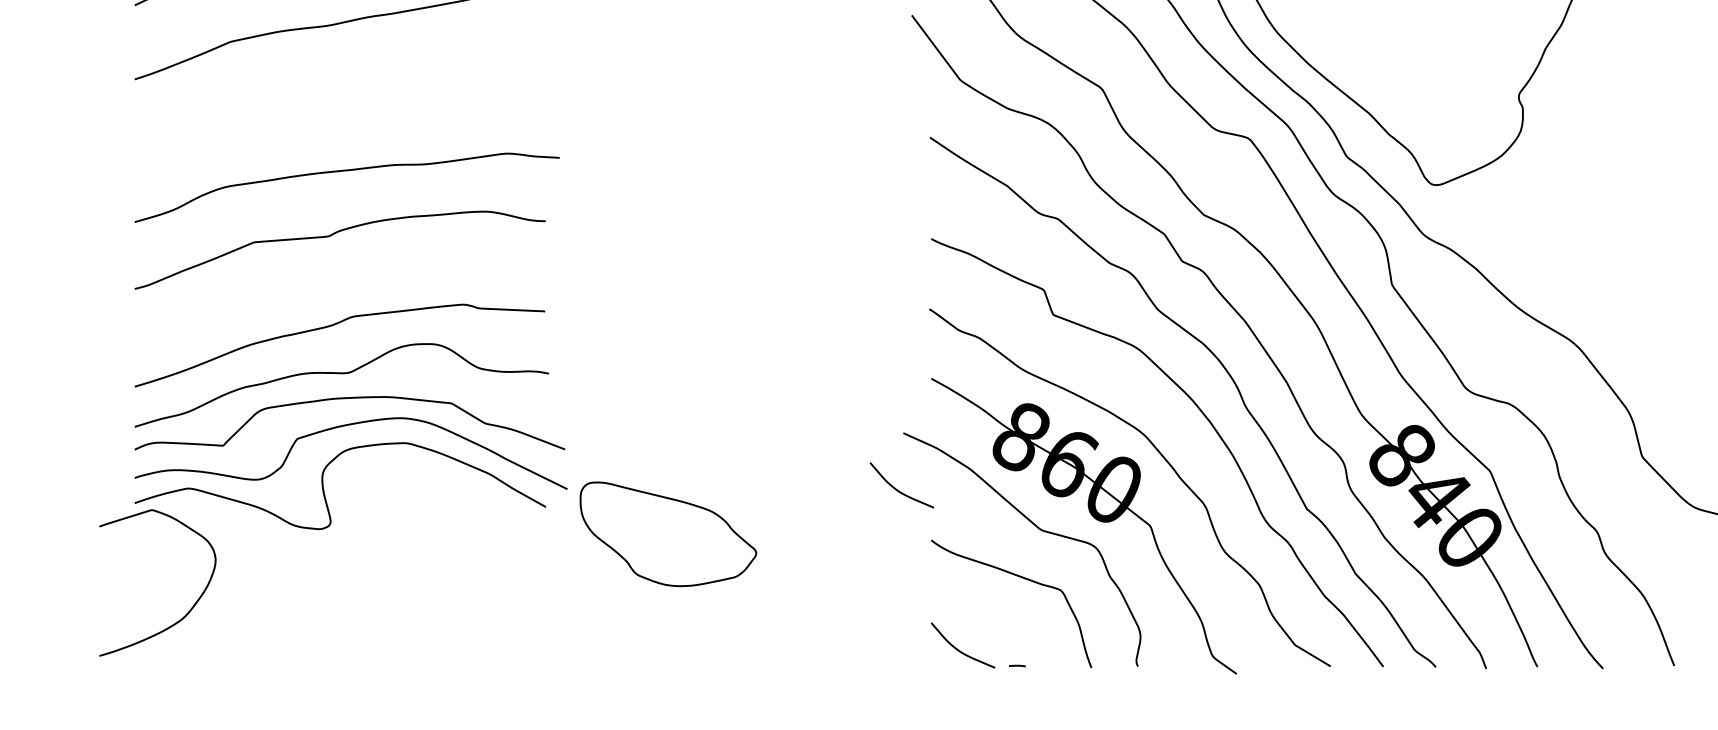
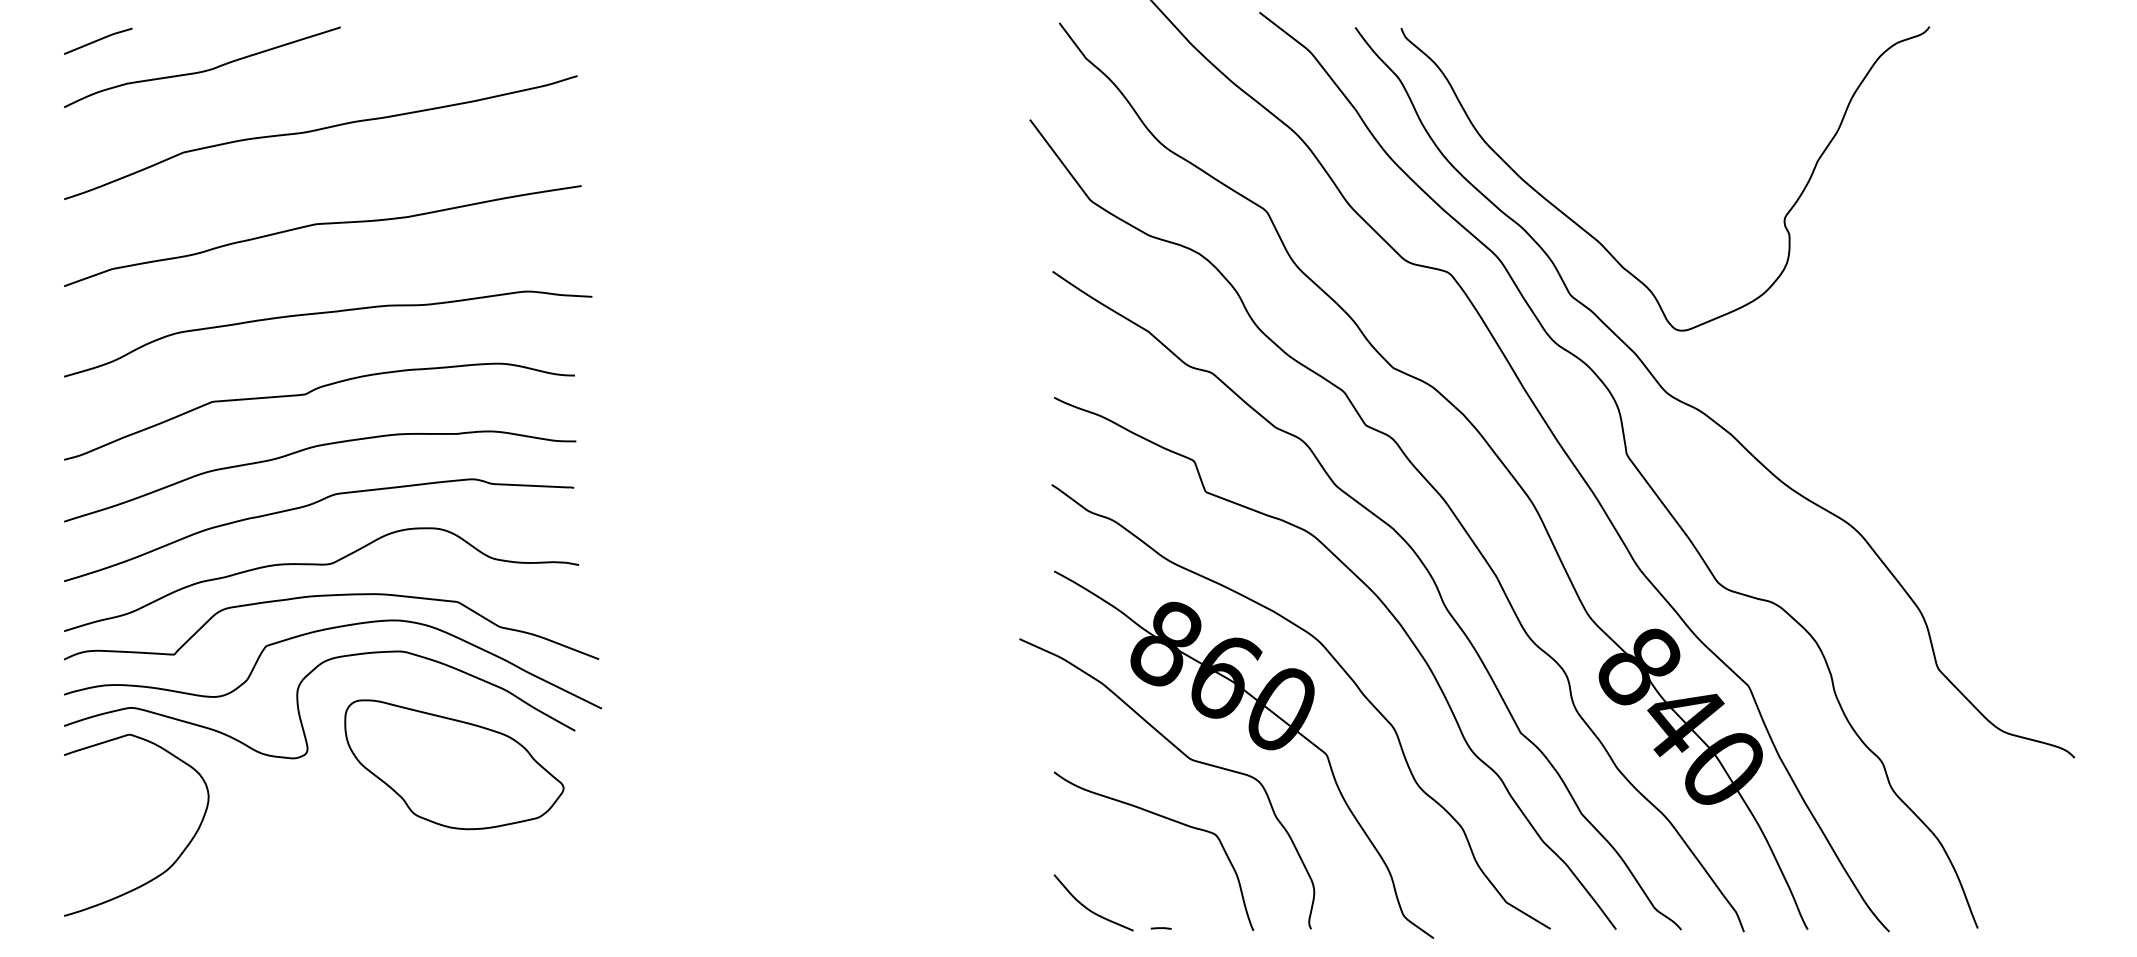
curve: (342, 99) -> (322, 224), added
curve: (334, 279) -> (312, 448), added
curve: (899, 490) -> (1014, 710), removed
part: (668, 534) -> (454, 764), moved
curve: (190, 608) -> (177, 857), moved

